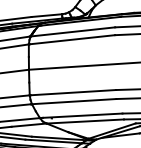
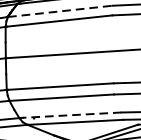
line: (73, 31) -> (60, 10), solid -> dashed
line: (82, 115) -> (72, 114), solid -> dashed

